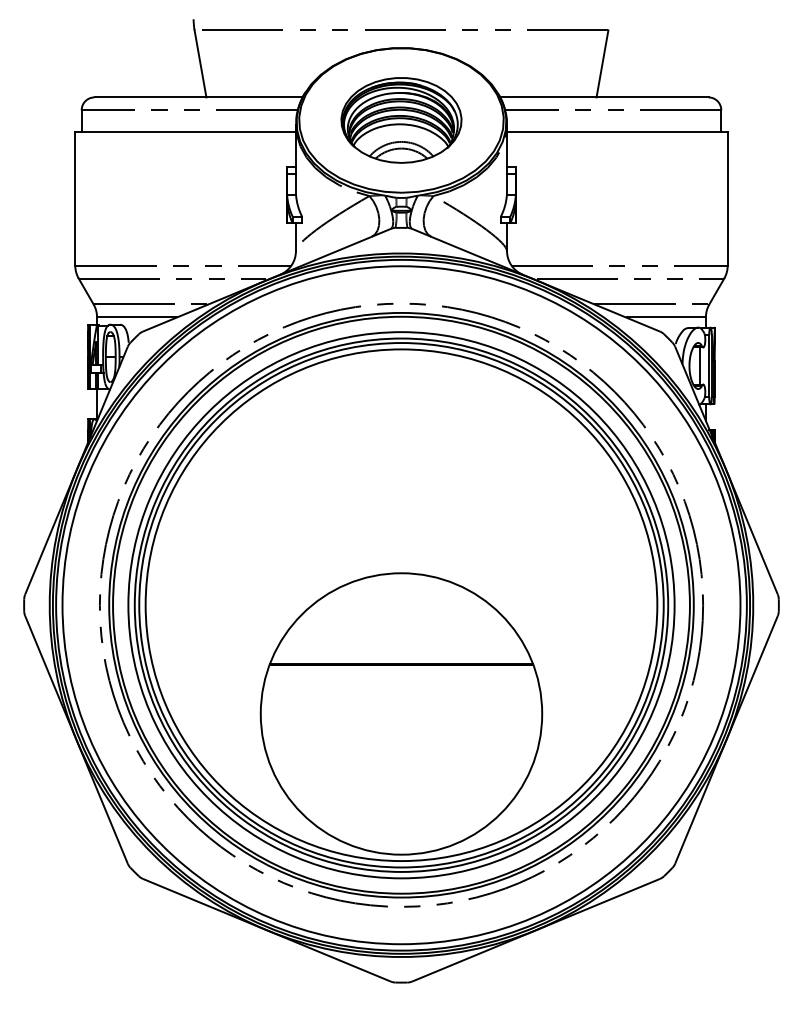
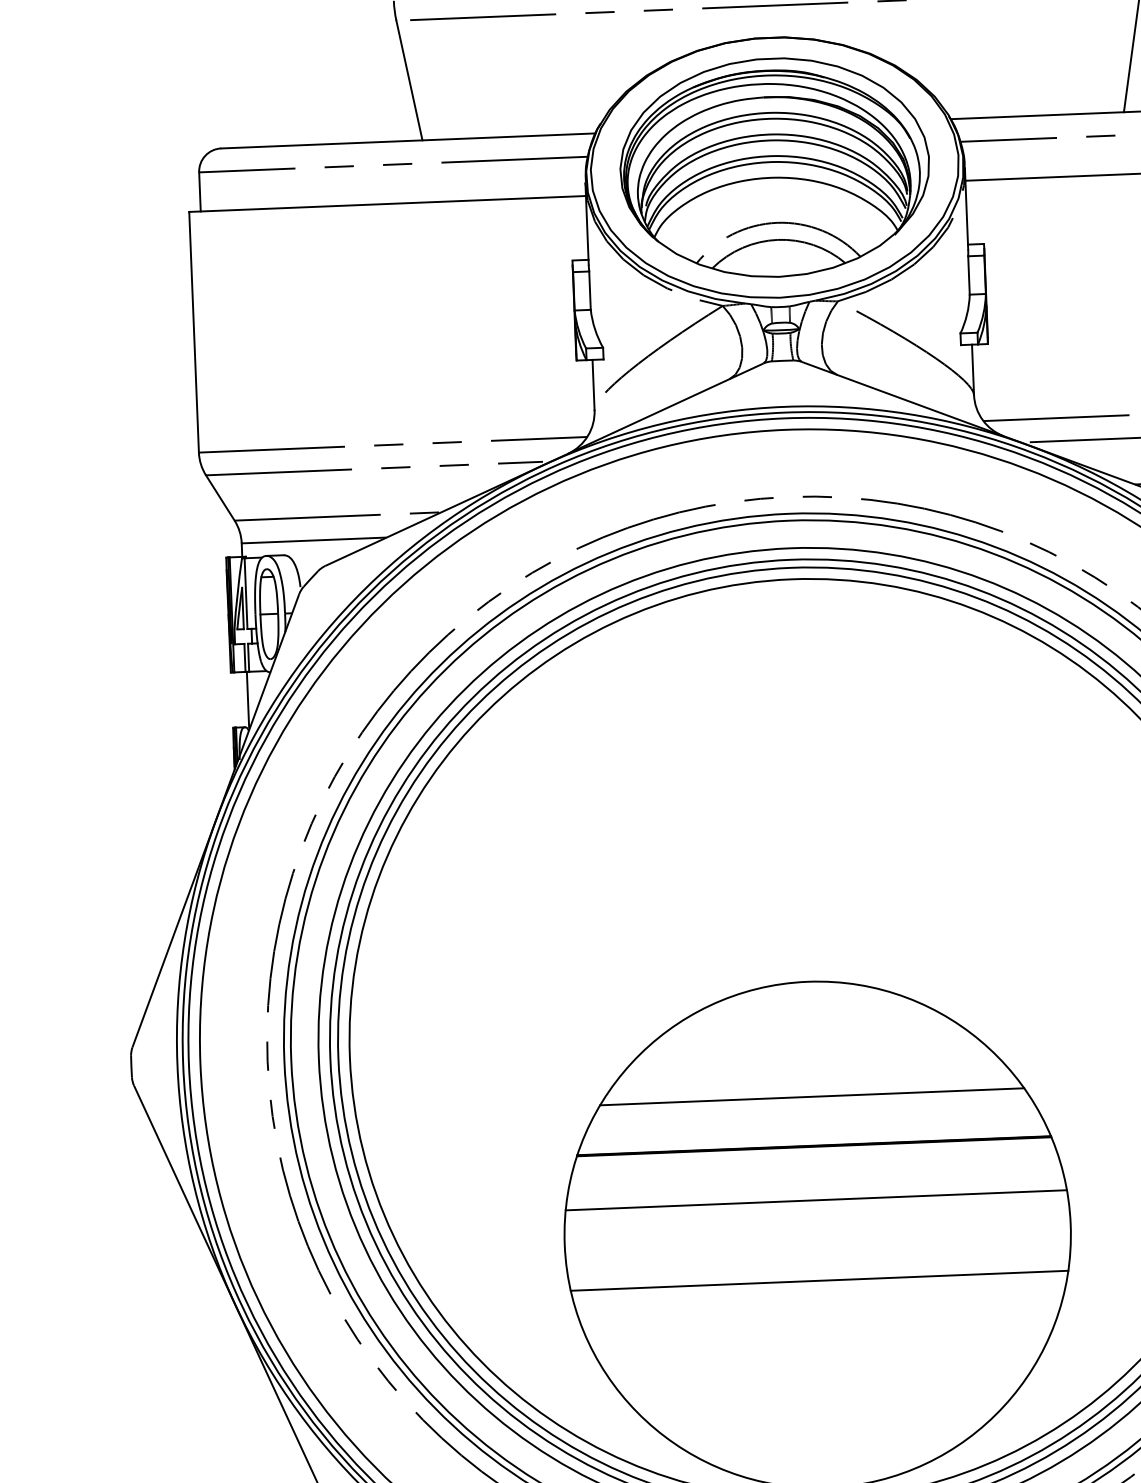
part: (401, 120) -> (774, 167), size x1.43
line: (401, 637) -> (812, 1097), added
line: (401, 694) -> (816, 1199), added
line: (401, 739) -> (819, 1280), added

